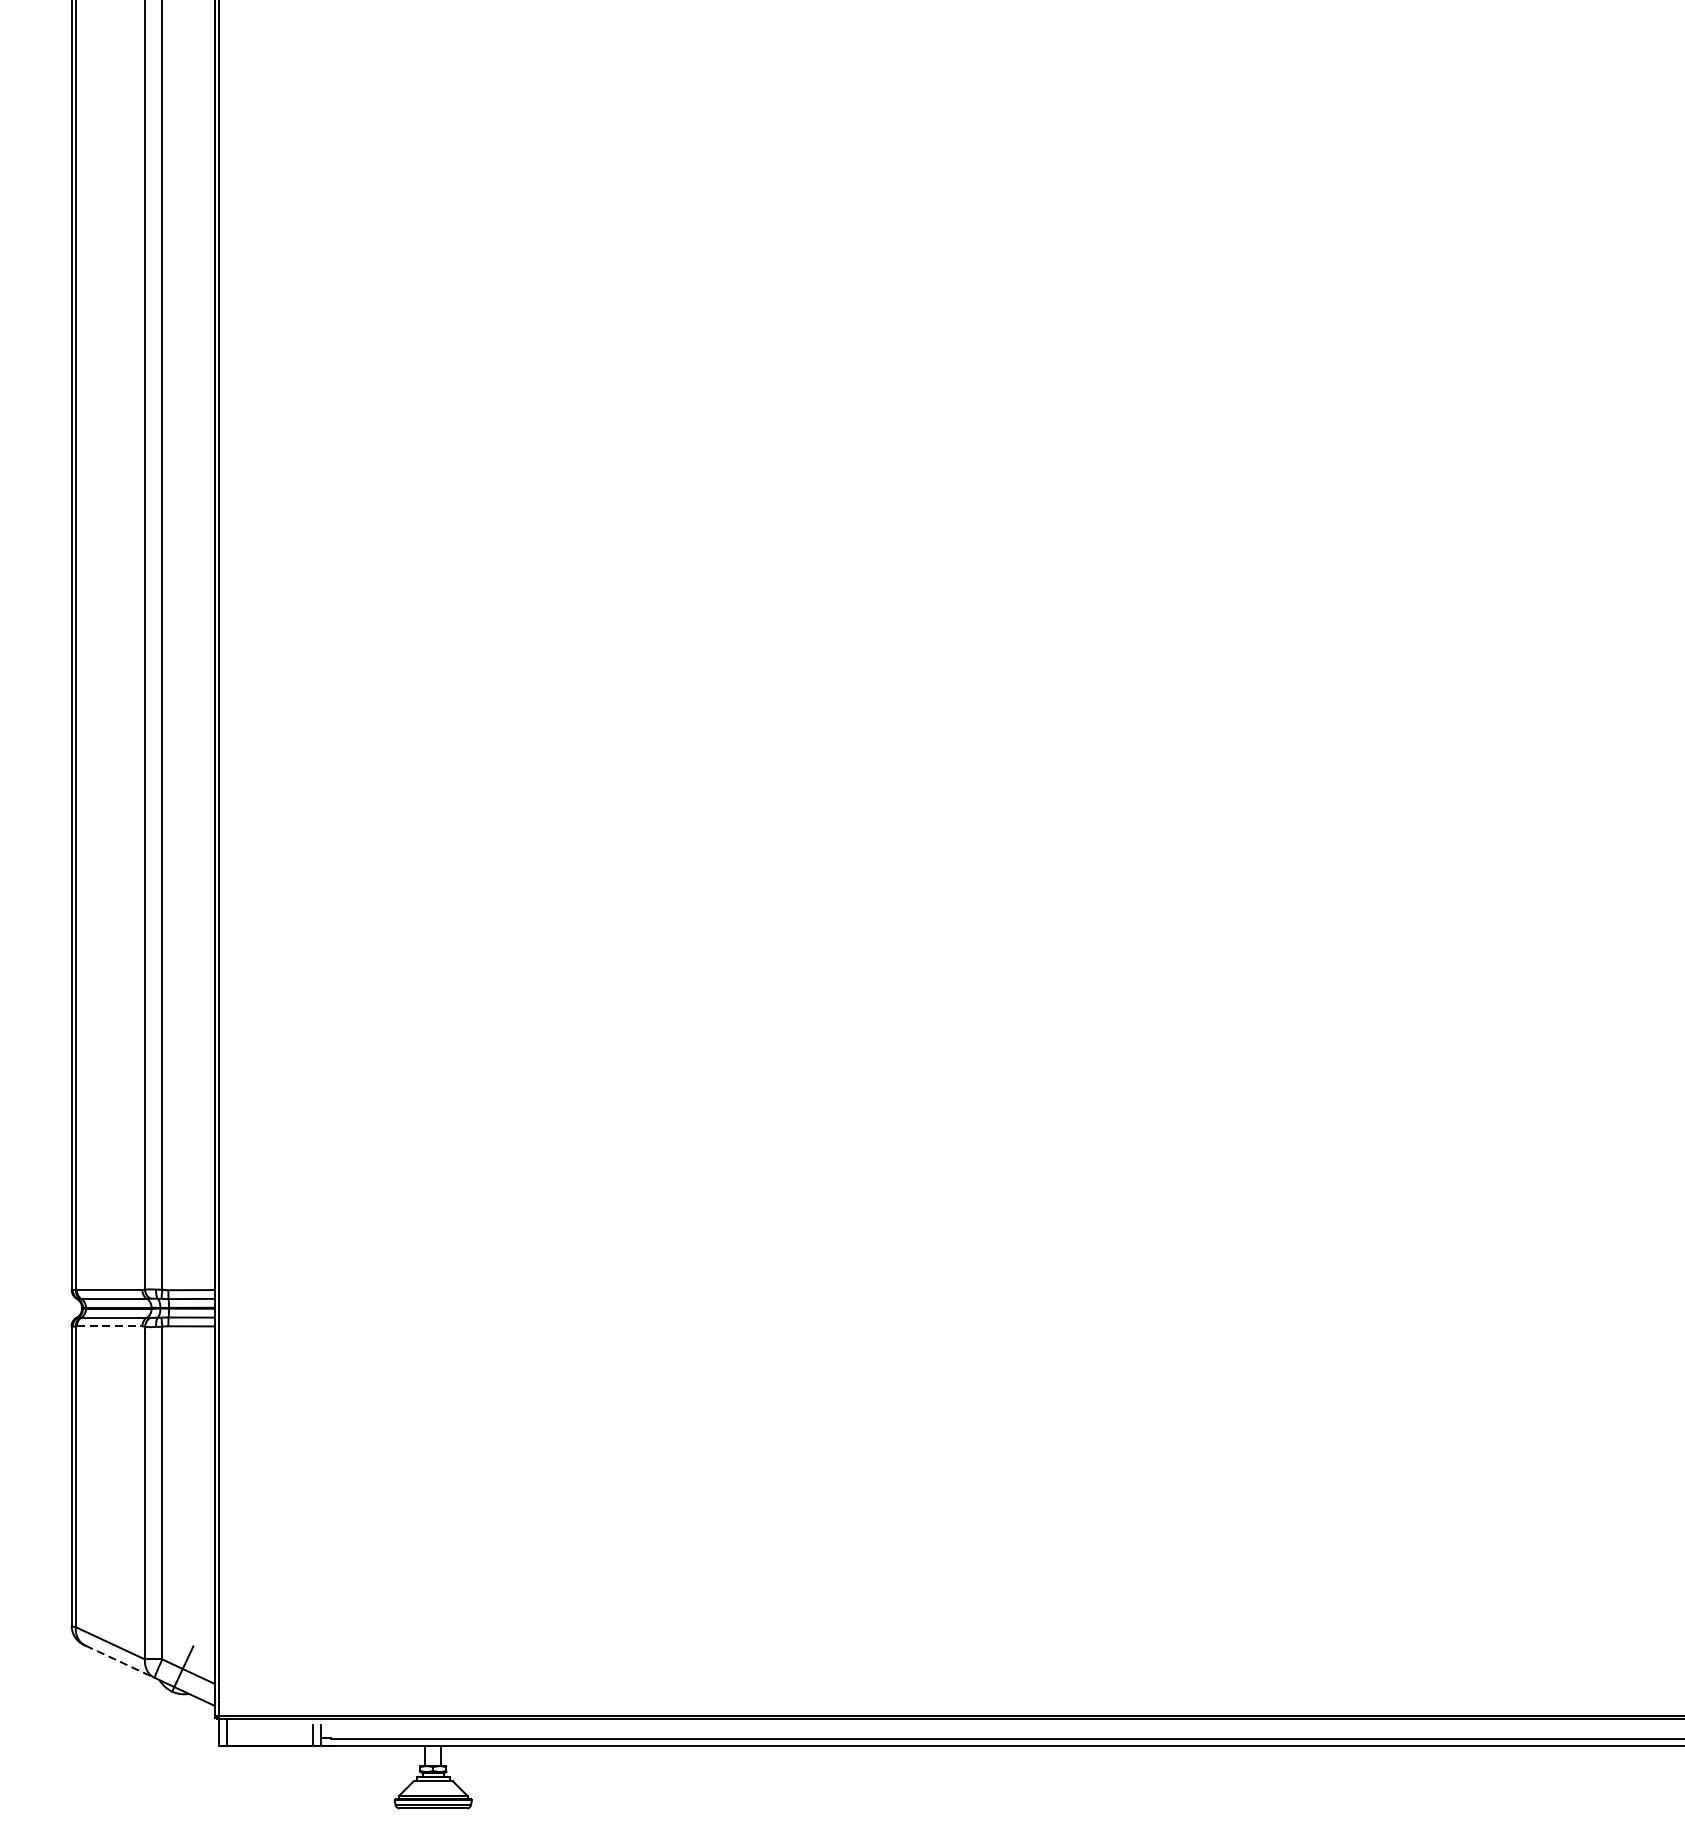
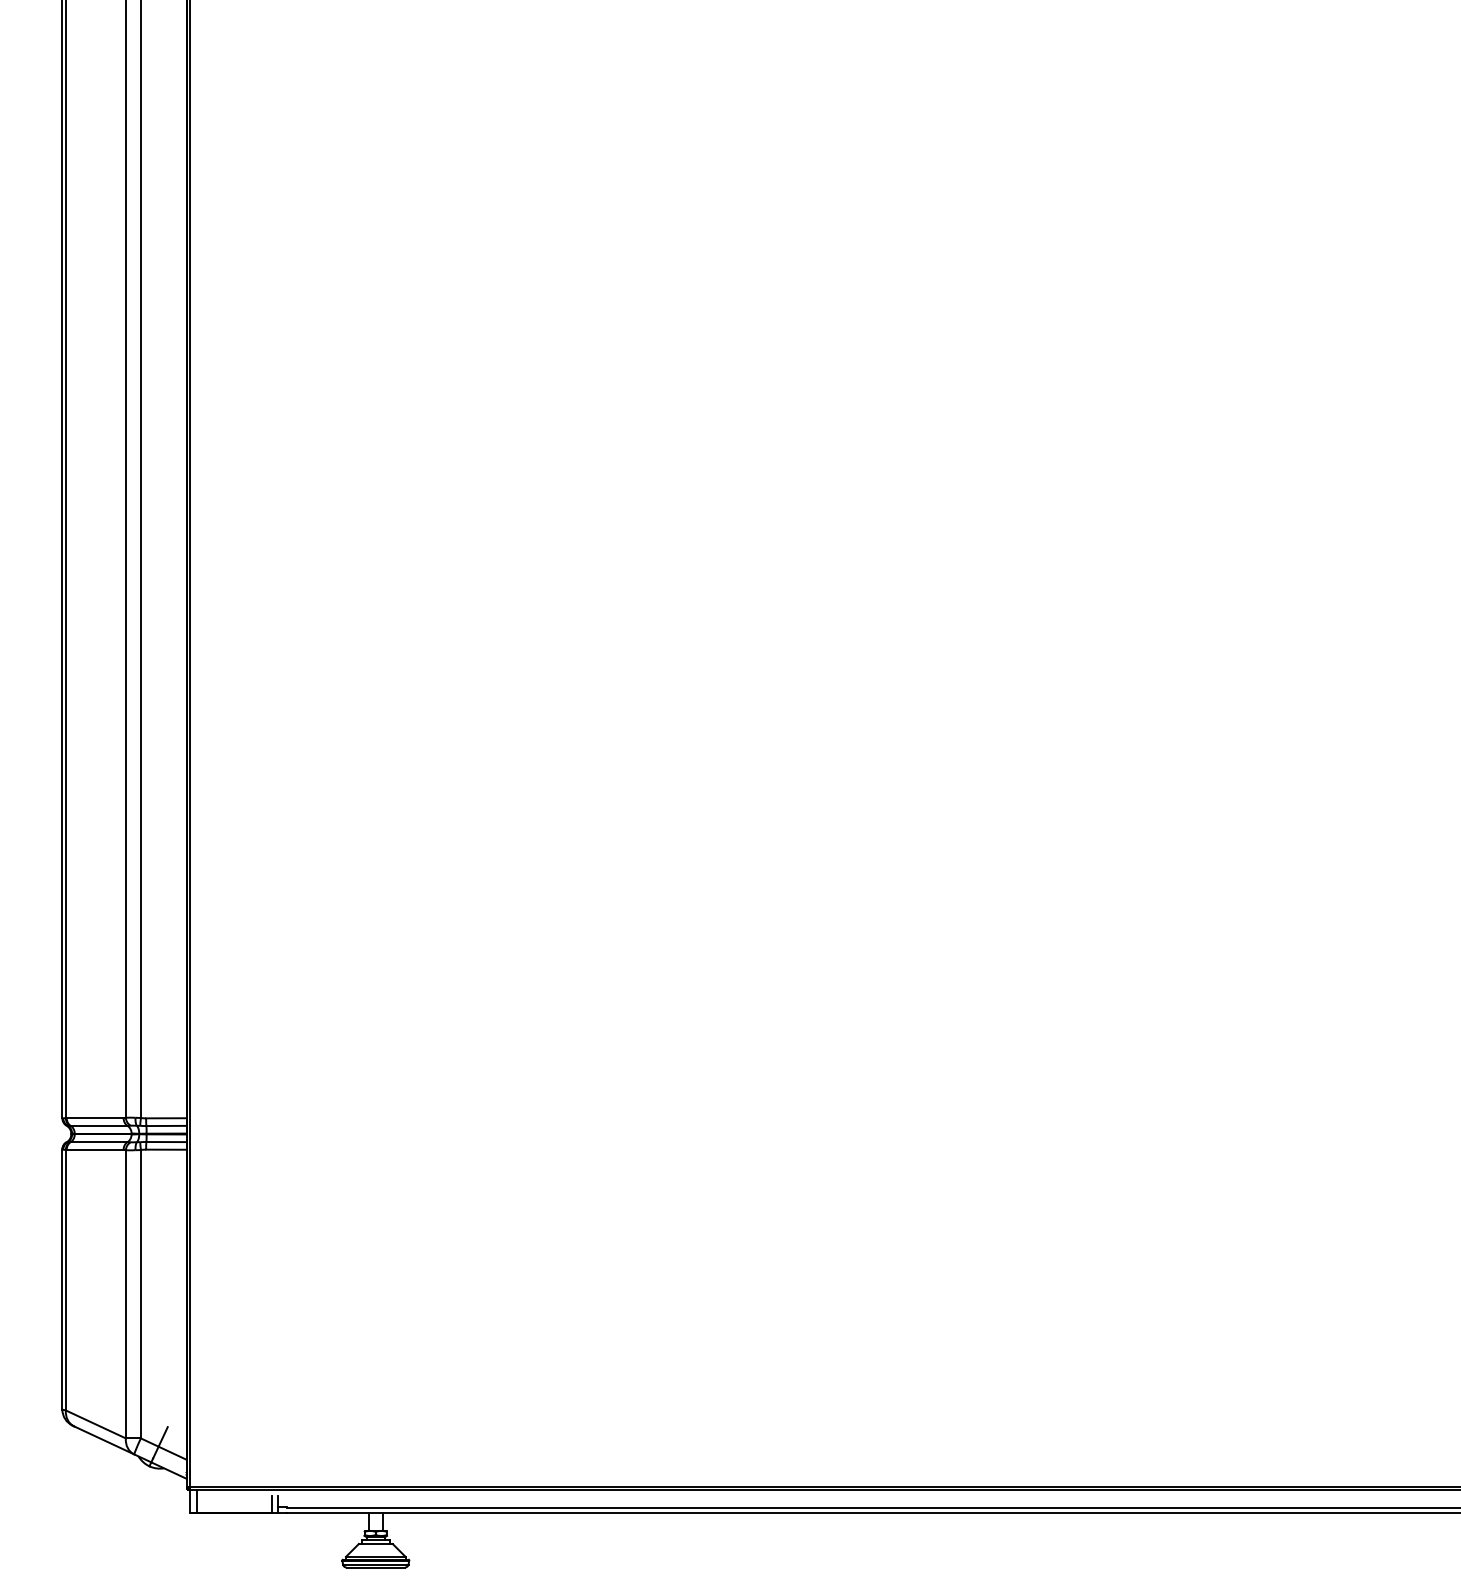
line: (109, 1326) -> (95, 1149), dashed -> solid
line: (120, 1661) -> (104, 1440), dashed -> solid

